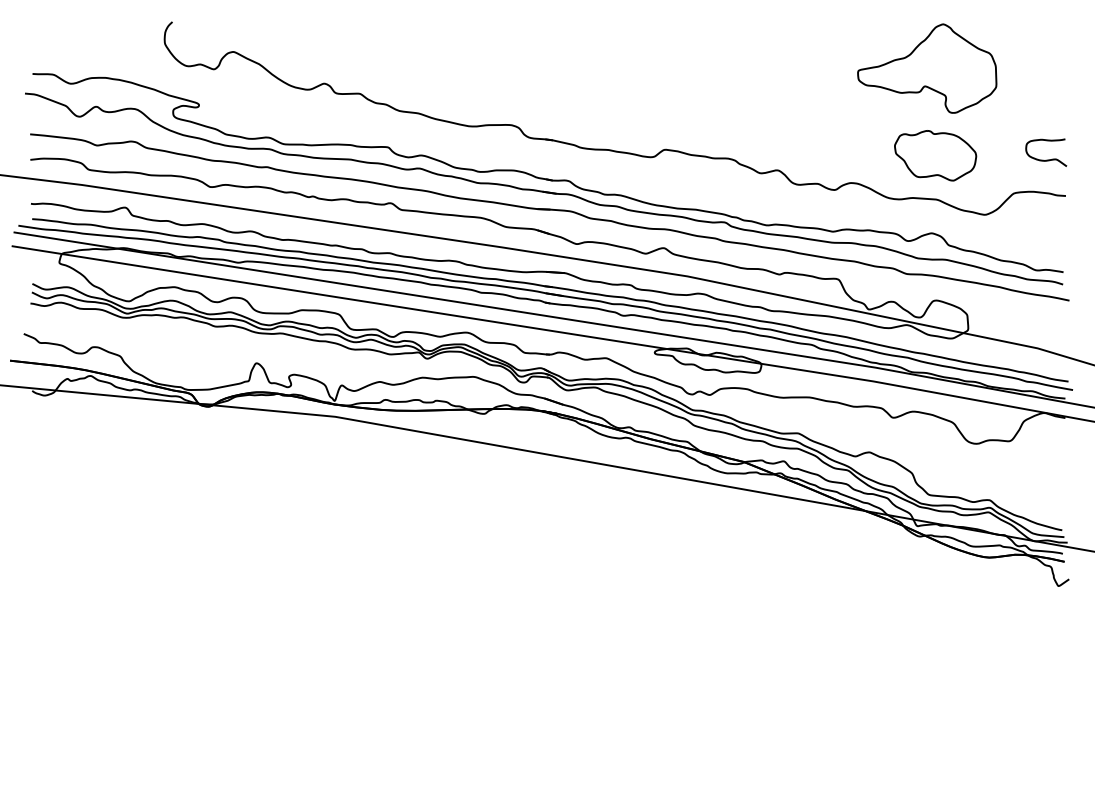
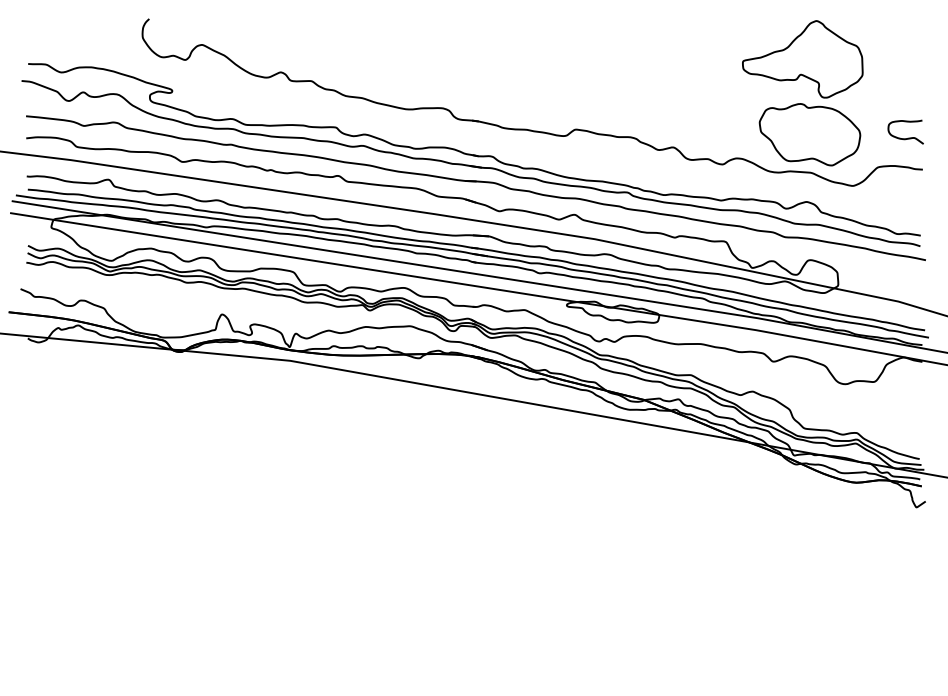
part: (935, 155) -> (809, 134), size x1.43

